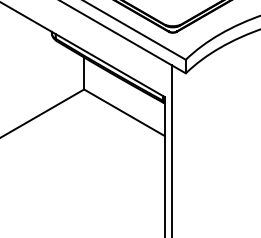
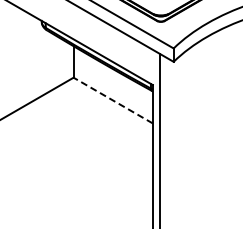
line: (123, 112) -> (112, 100), solid -> dashed

